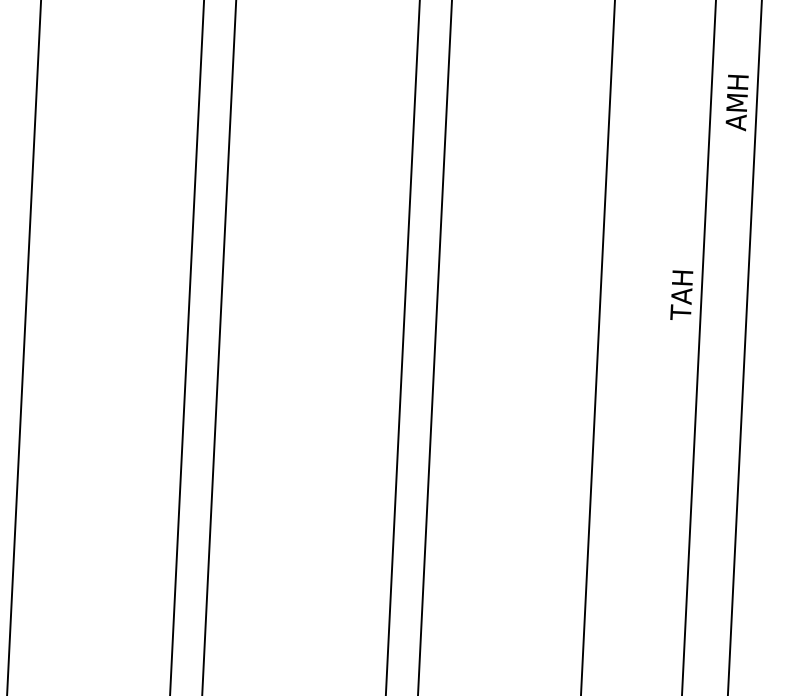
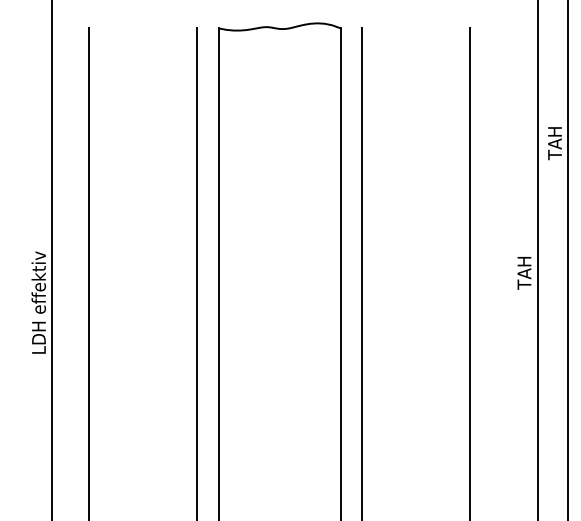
text: (736, 102) -> (554, 143), AMH -> TAH

